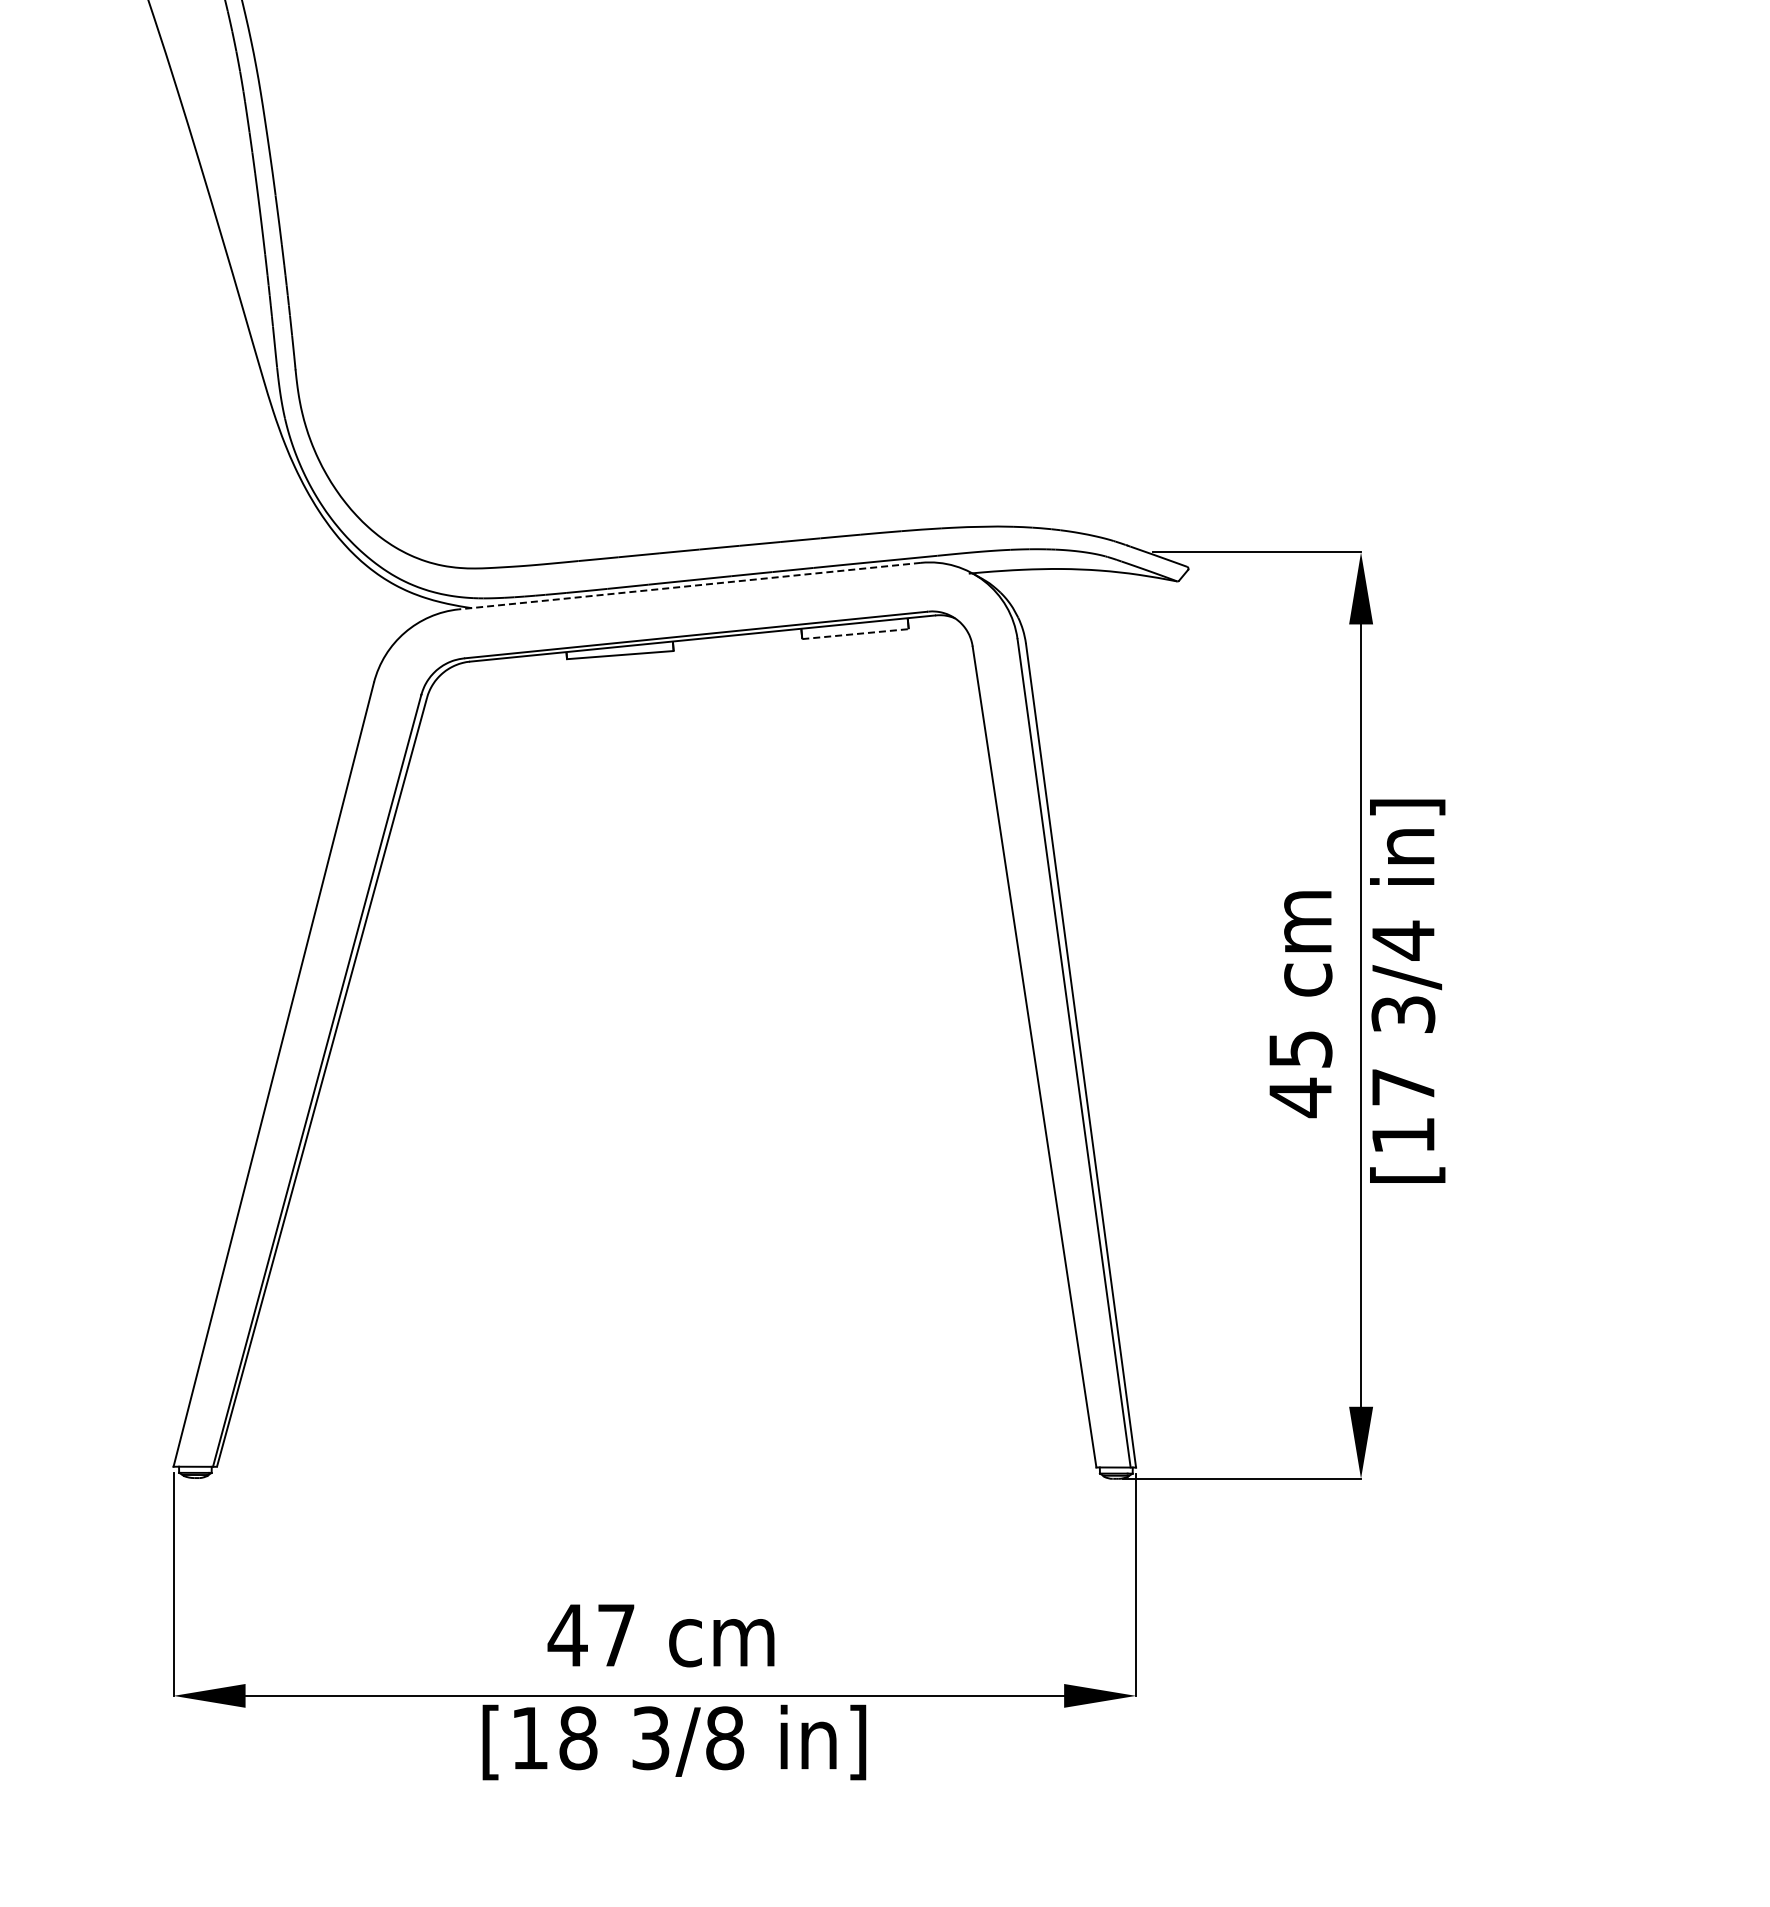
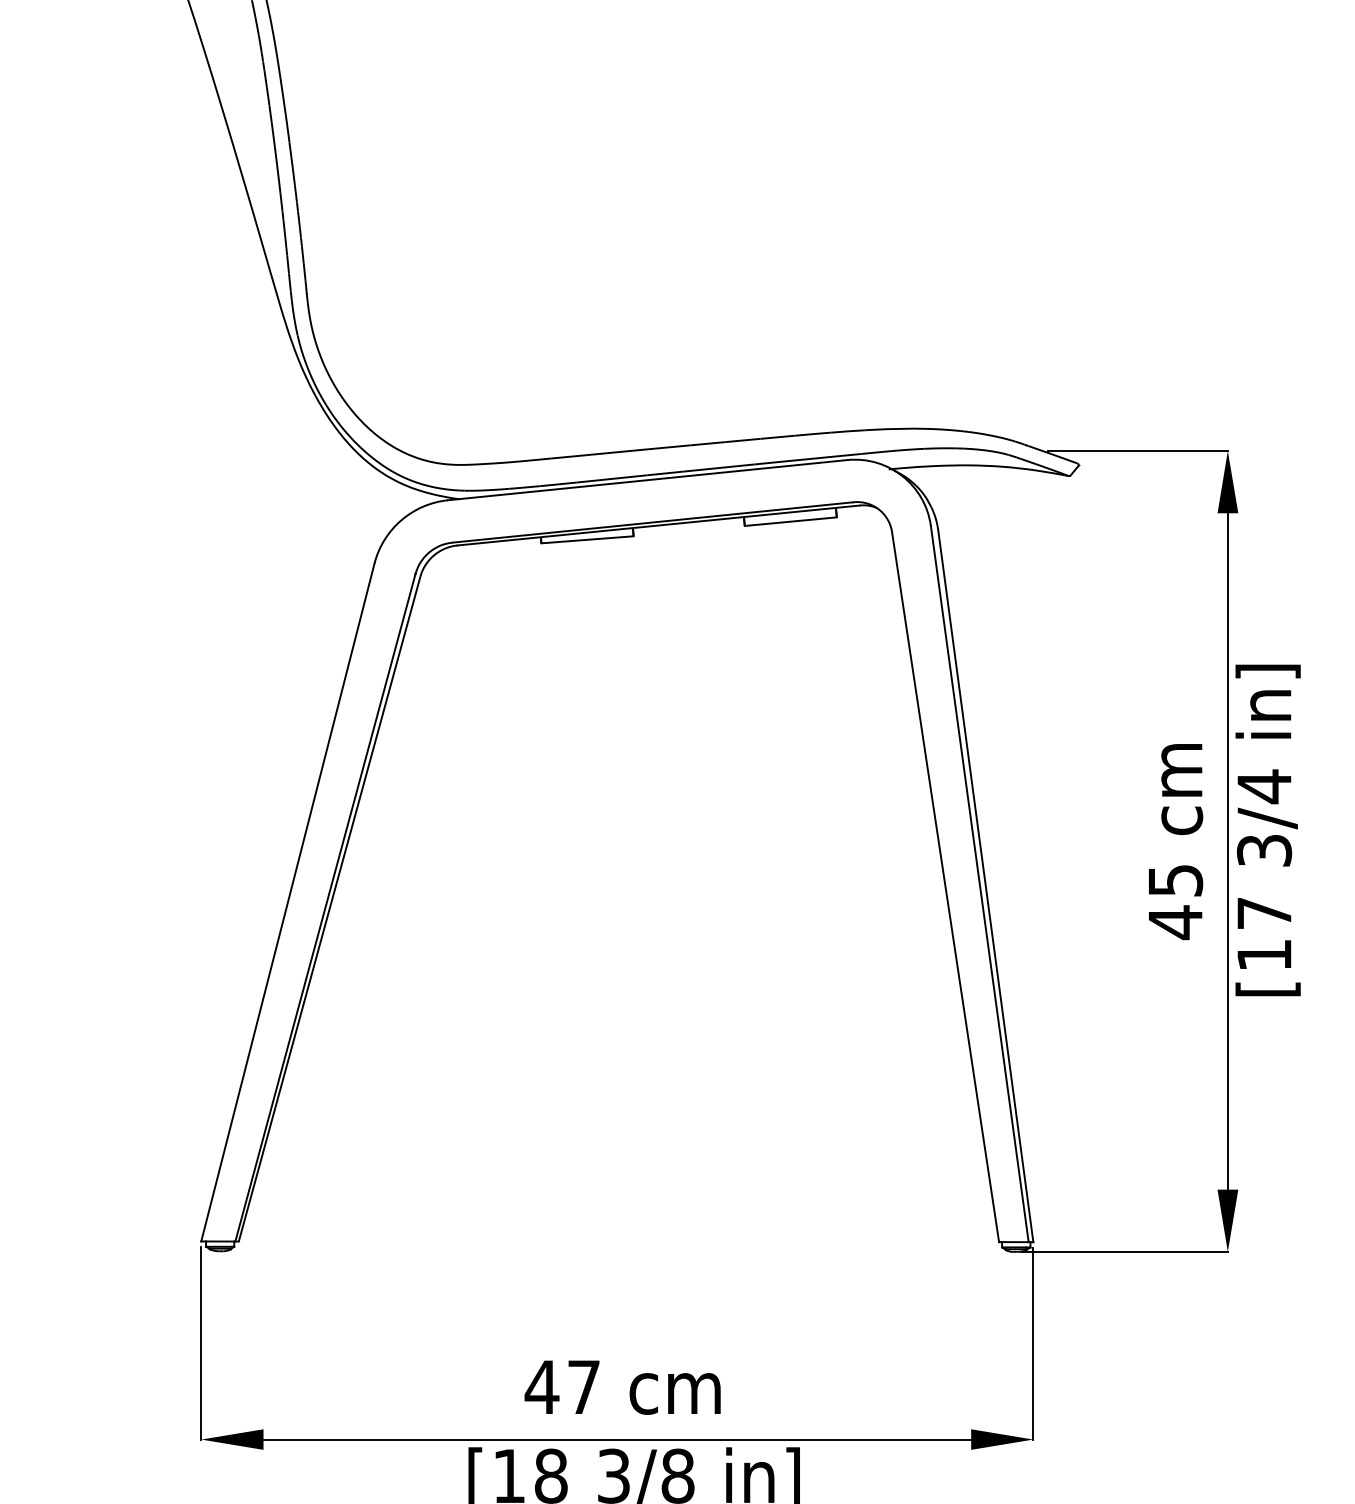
line: (689, 586) -> (647, 480), dashed -> solid
line: (856, 634) -> (791, 521), dashed -> solid

